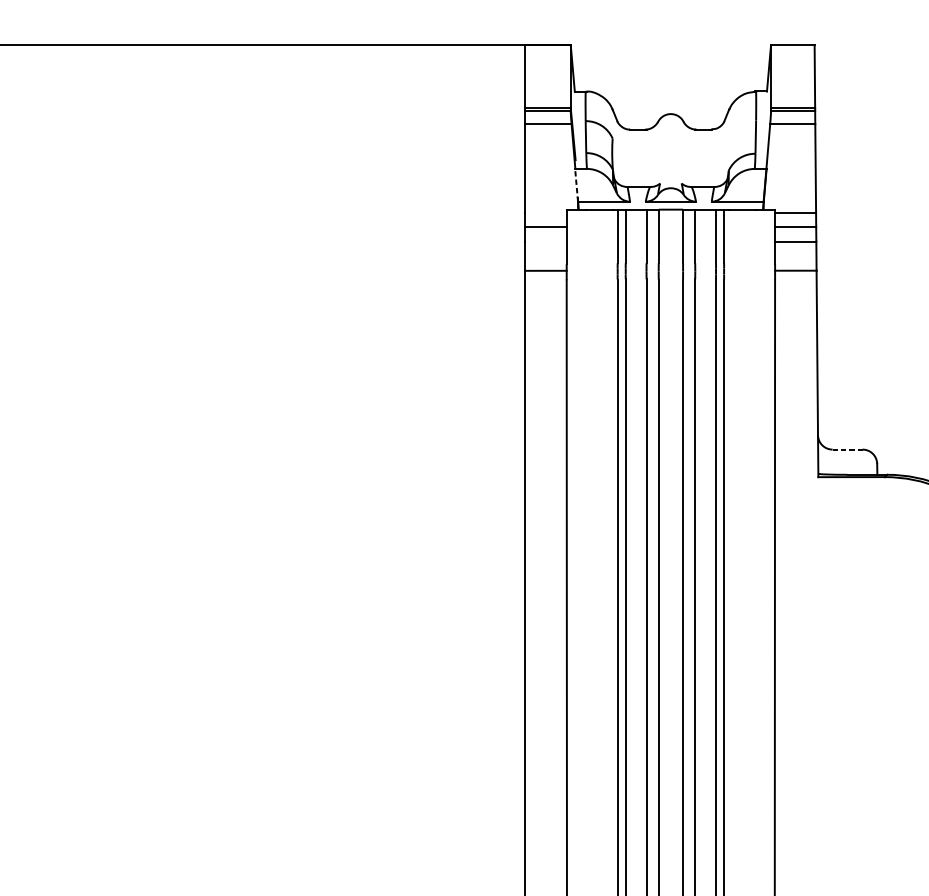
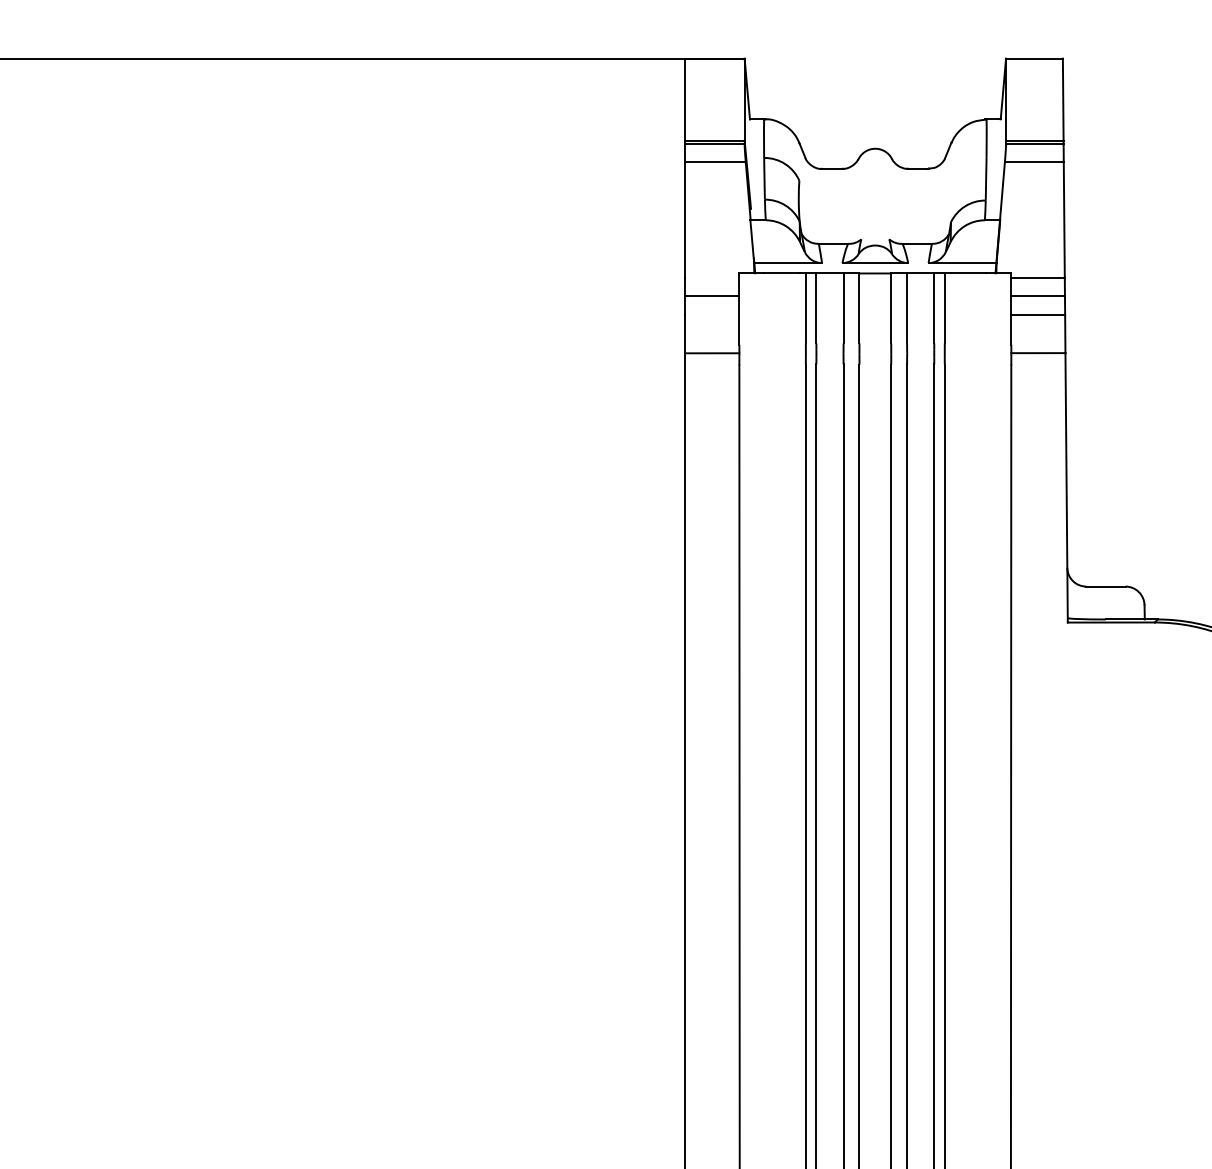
line: (576, 185) -> (752, 241), dashed -> solid
line: (847, 449) -> (1105, 586), dashed -> solid

